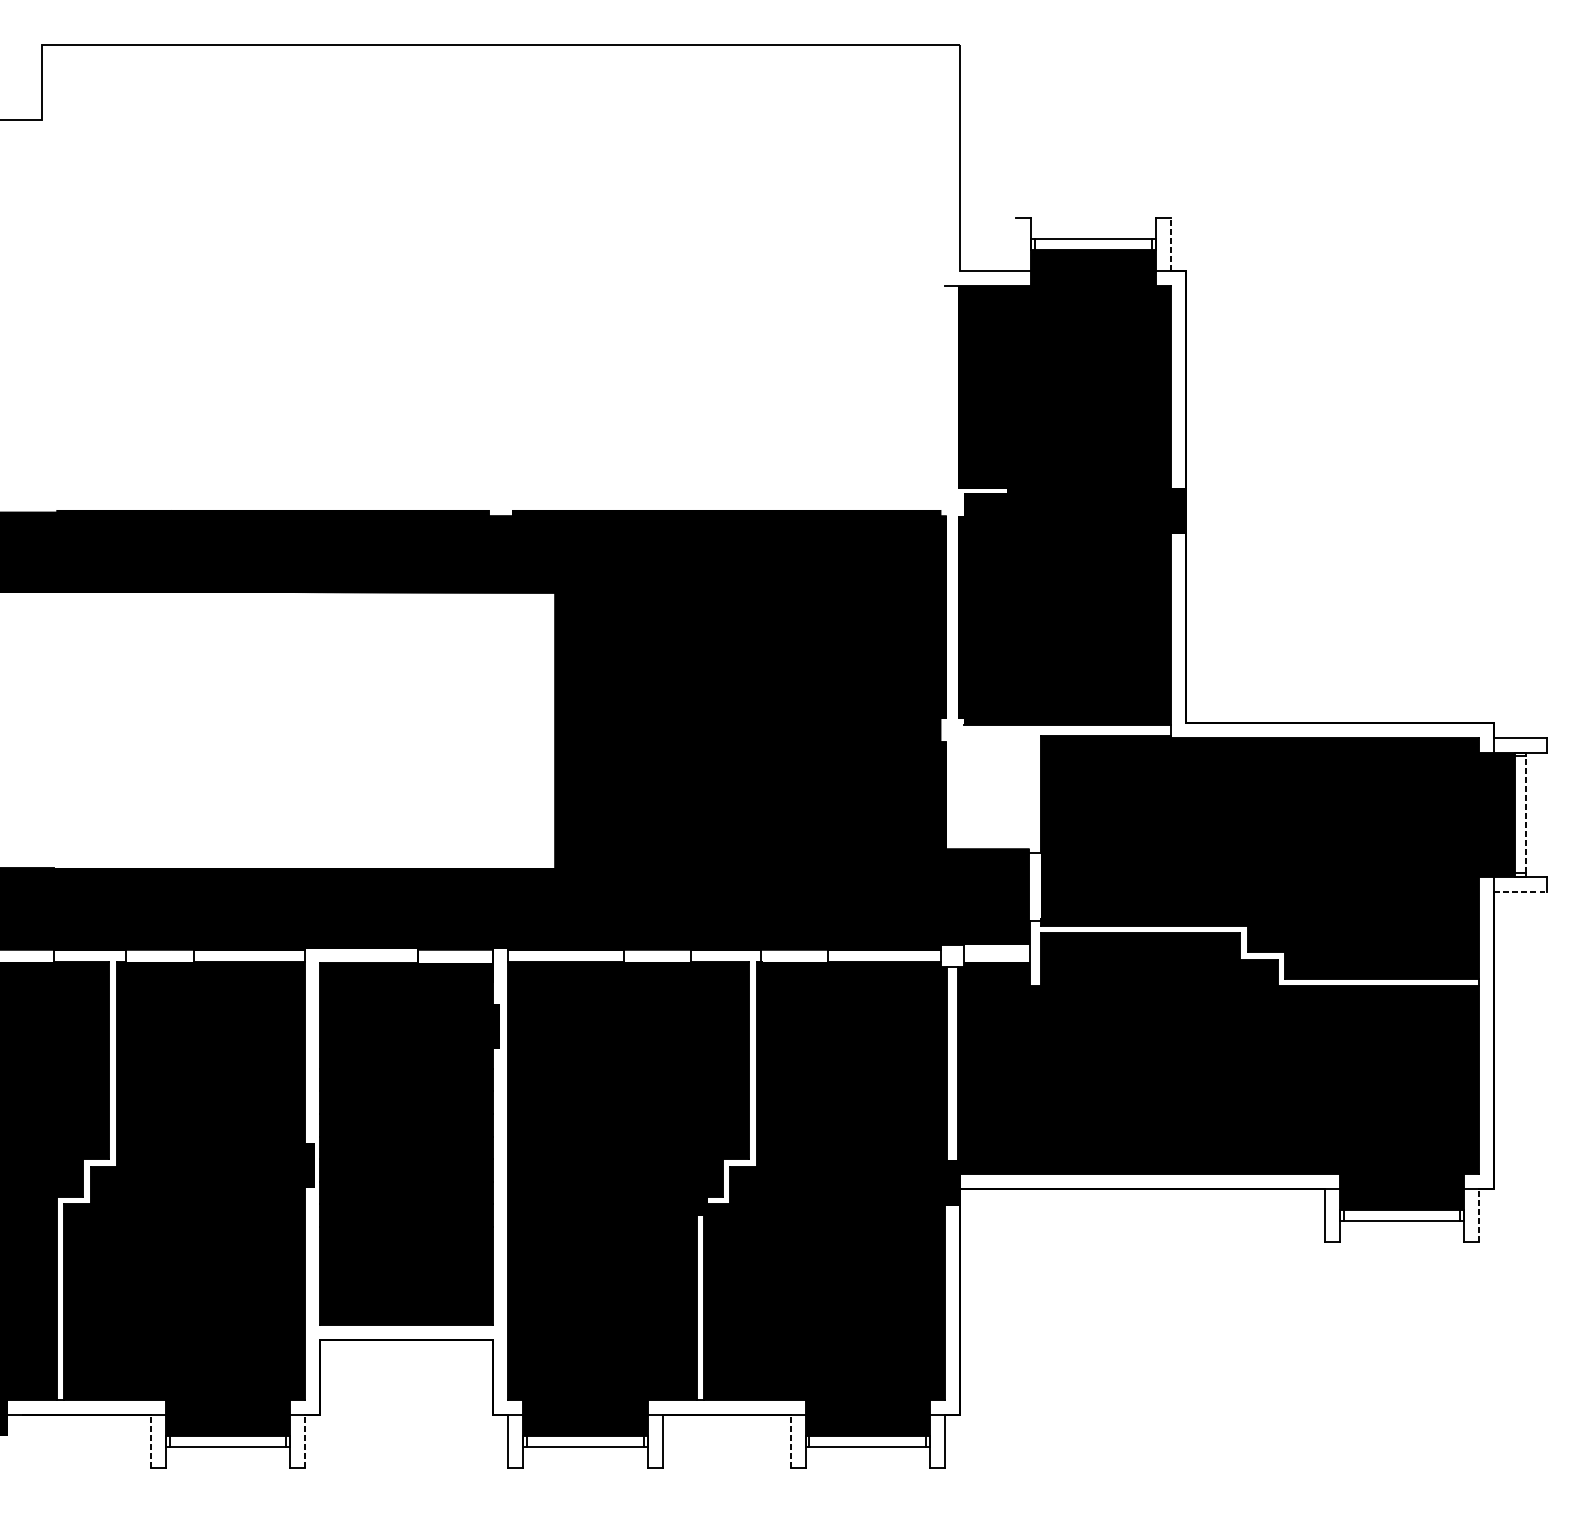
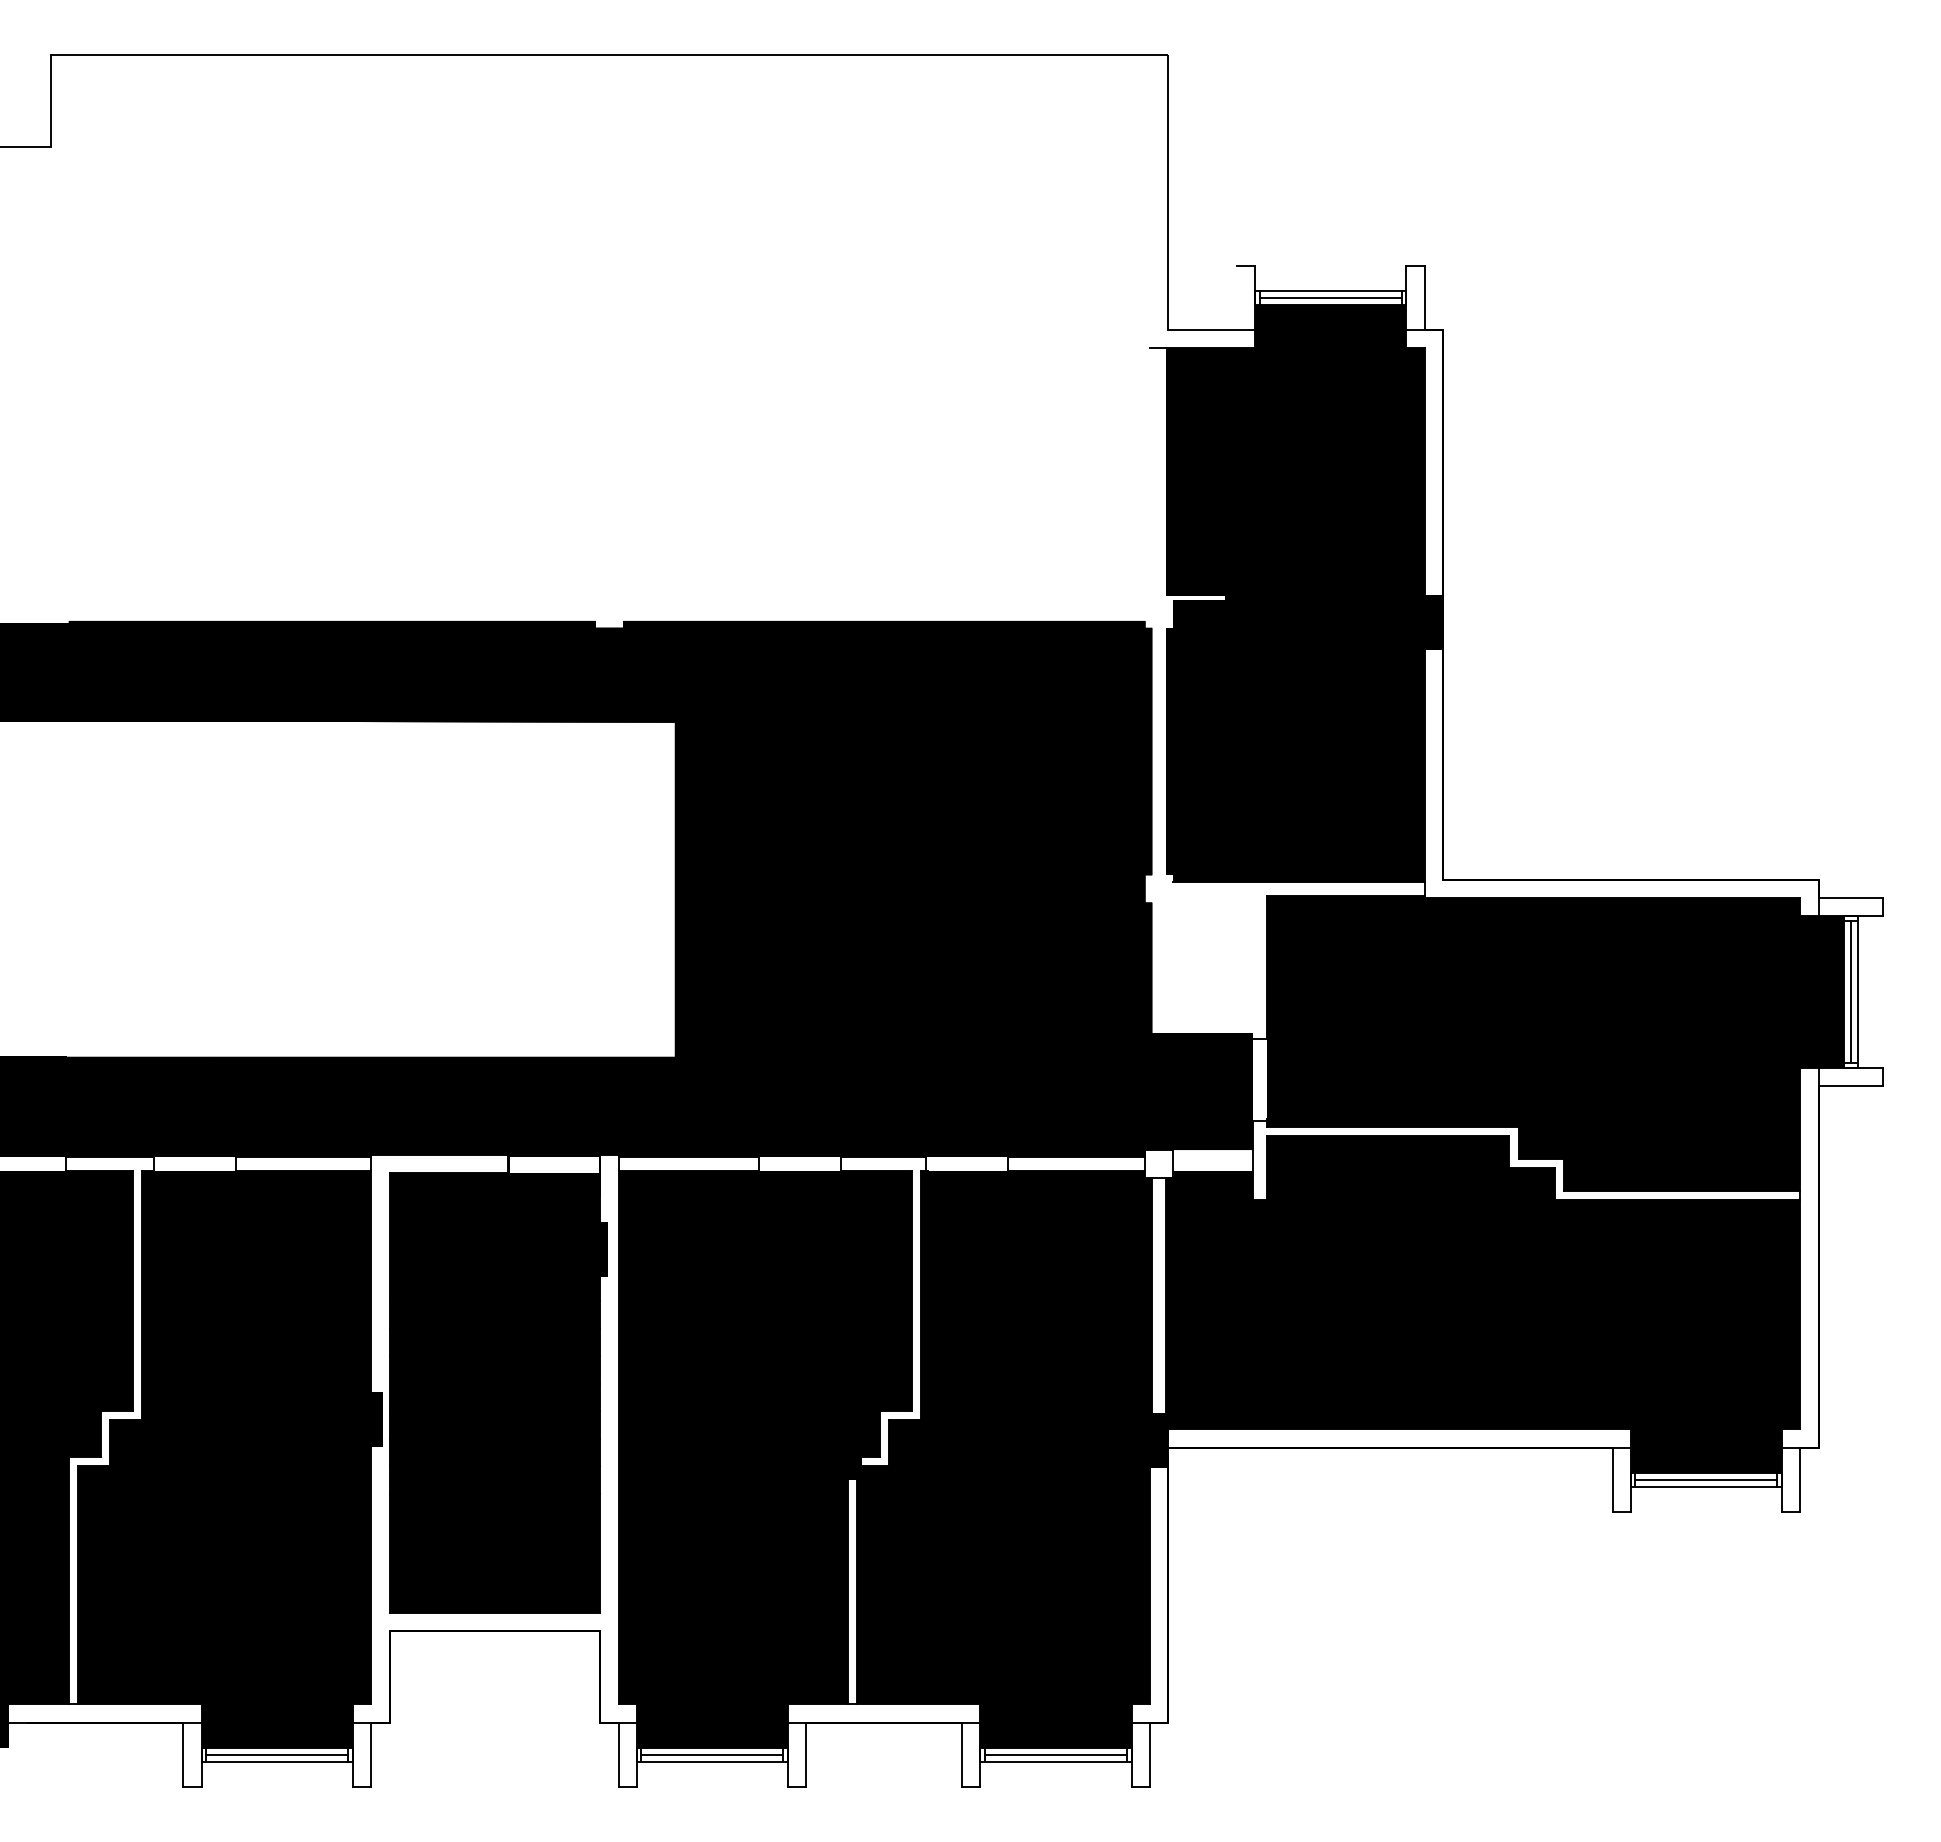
line: (1170, 244) -> (1424, 297), dashed -> solid
line: (1093, 245) -> (1330, 298), added
line: (1520, 814) -> (1850, 991), added
line: (1526, 814) -> (1857, 991), dashed -> solid
line: (1521, 891) -> (1851, 1085), dashed -> solid
line: (1402, 1215) -> (1706, 1479), added
line: (1479, 1215) -> (1800, 1479), dashed -> solid
line: (150, 1441) -> (183, 1754), dashed -> solid
line: (228, 1441) -> (277, 1754), added
line: (305, 1441) -> (371, 1754), dashed -> solid
line: (585, 1441) -> (712, 1754), added
line: (790, 1441) -> (962, 1754), dashed -> solid
line: (867, 1441) -> (1055, 1754), added

